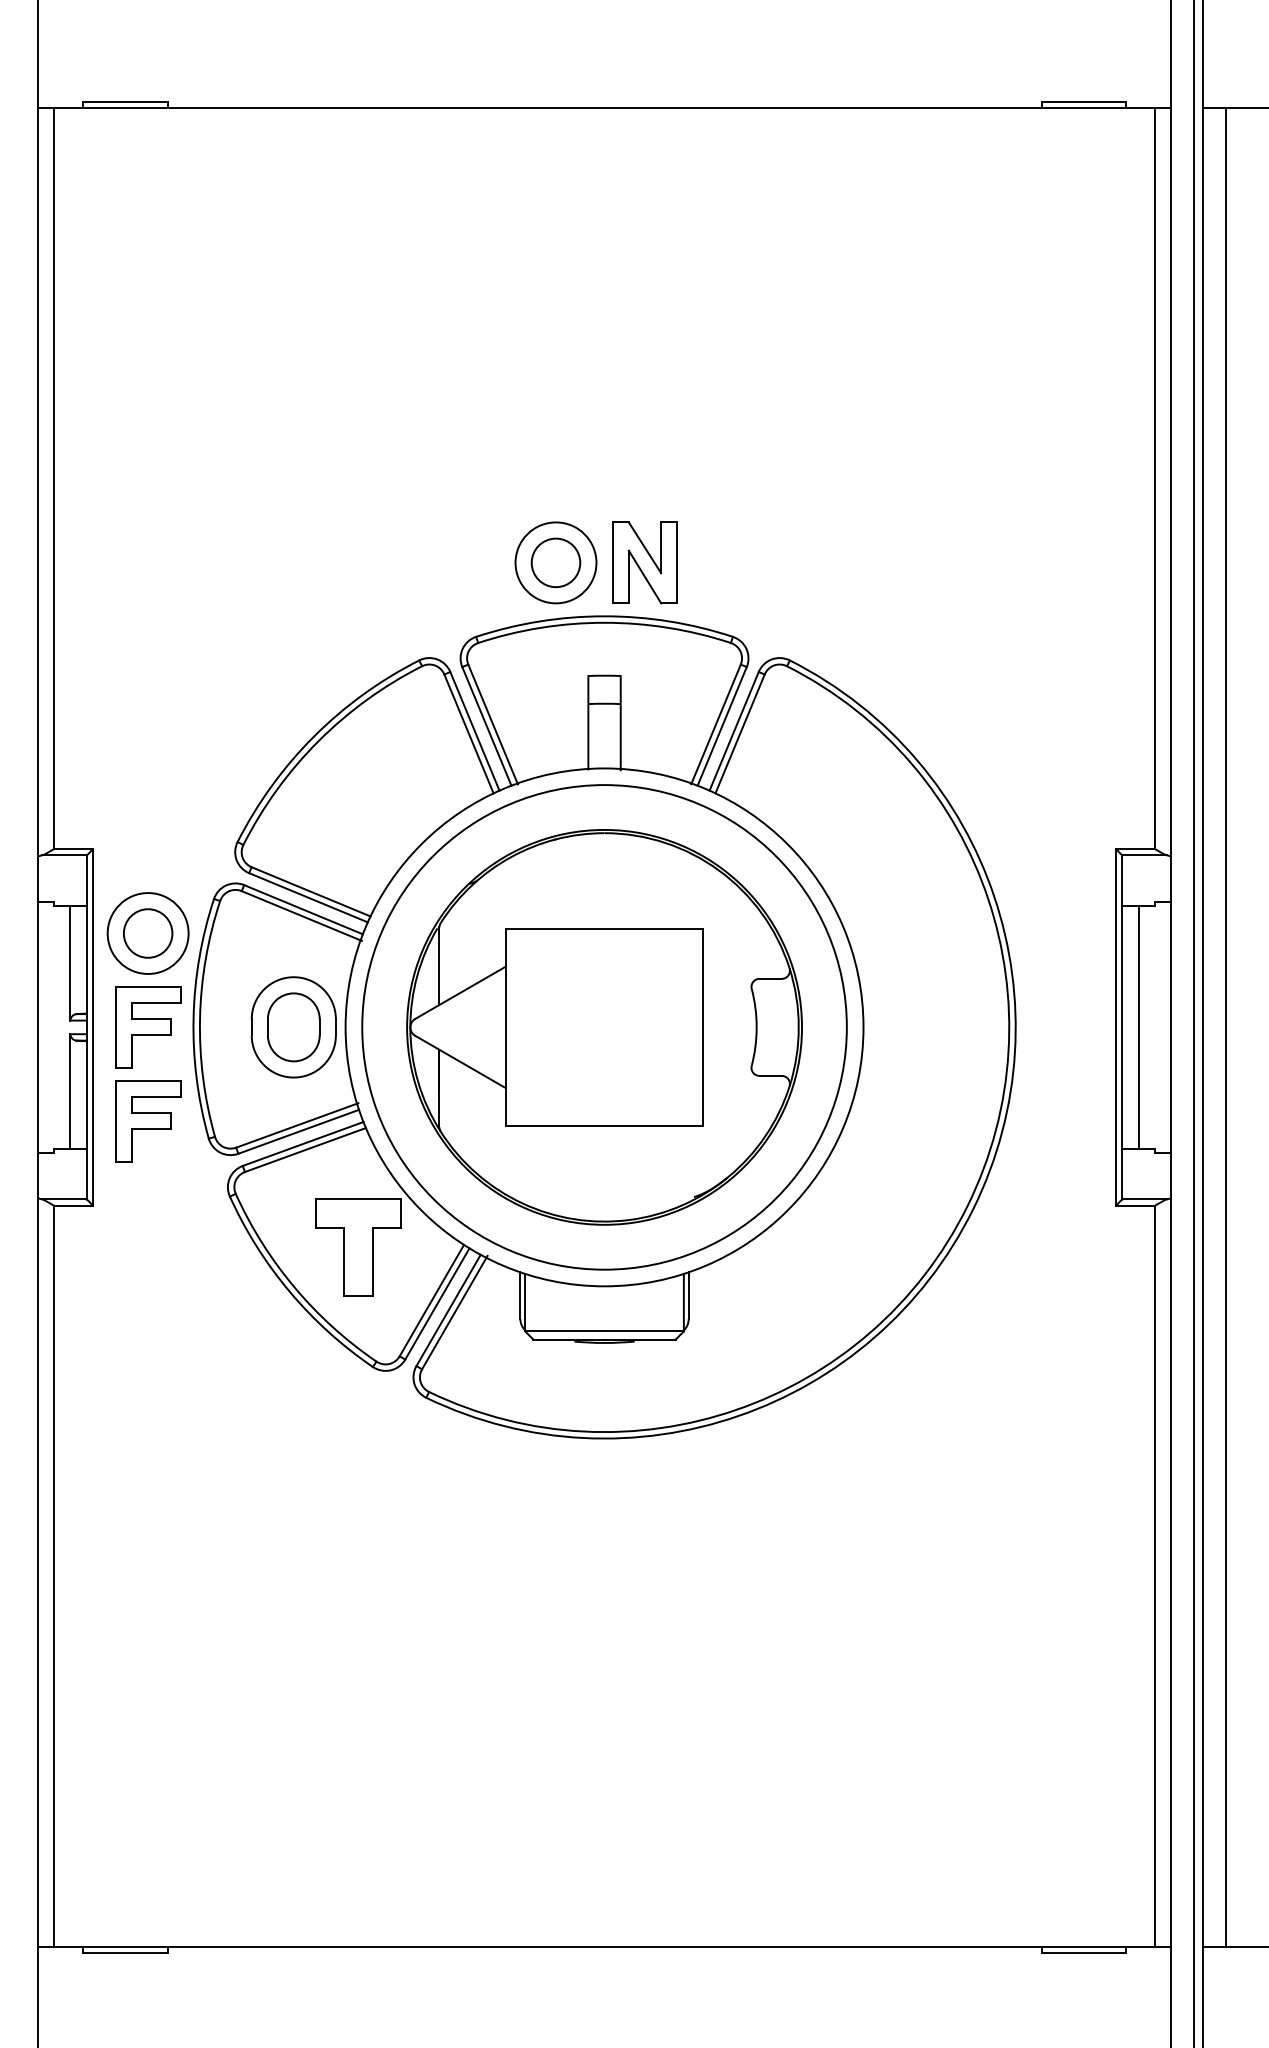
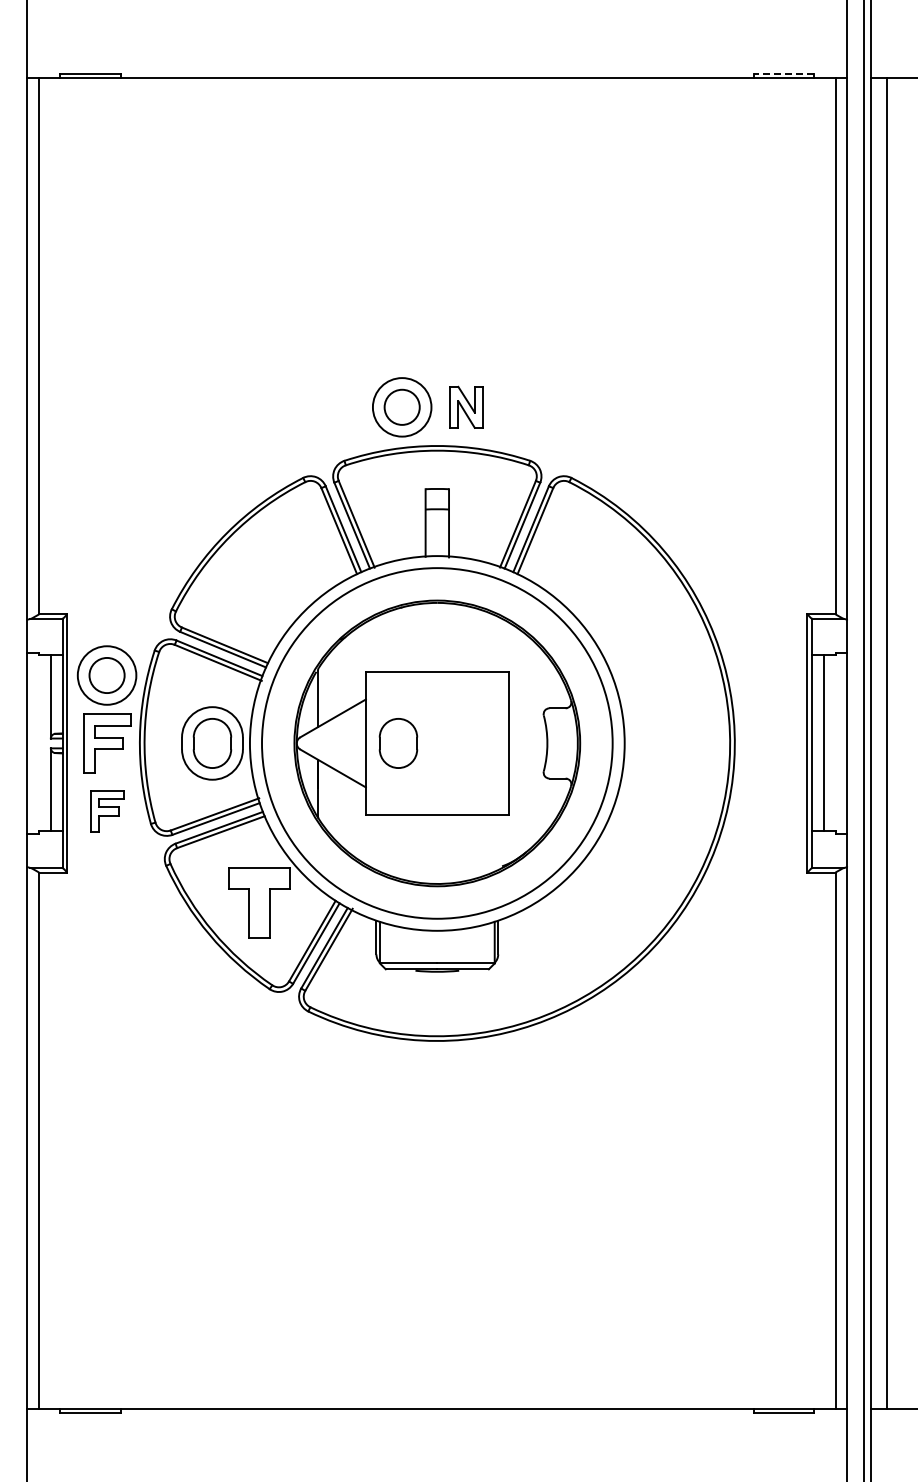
line: (1082, 101) -> (783, 73), solid -> dashed
part: (644, 563) -> (466, 407), size x0.7
part: (550, 1027) -> (398, 743), added
part: (148, 1121) -> (107, 811), size x0.7

